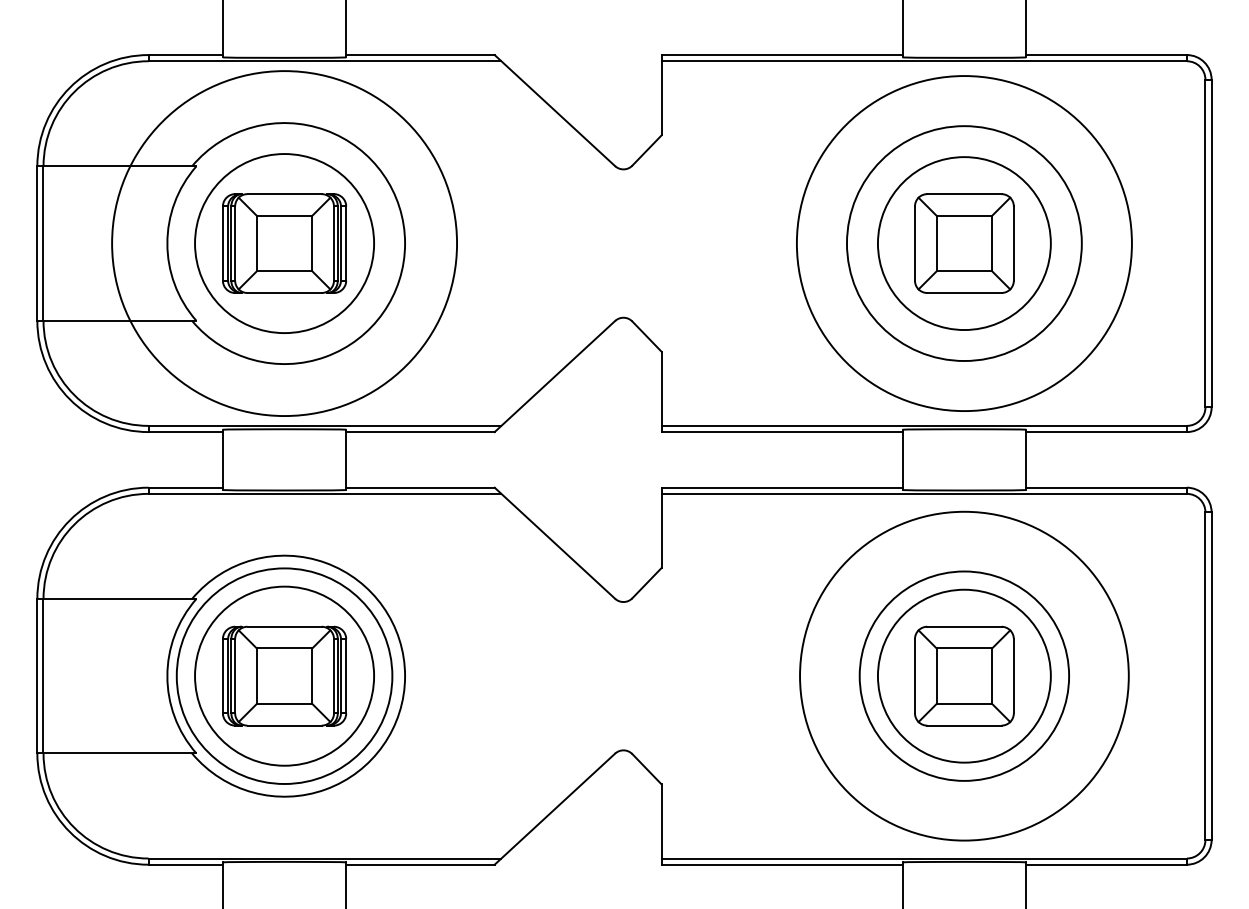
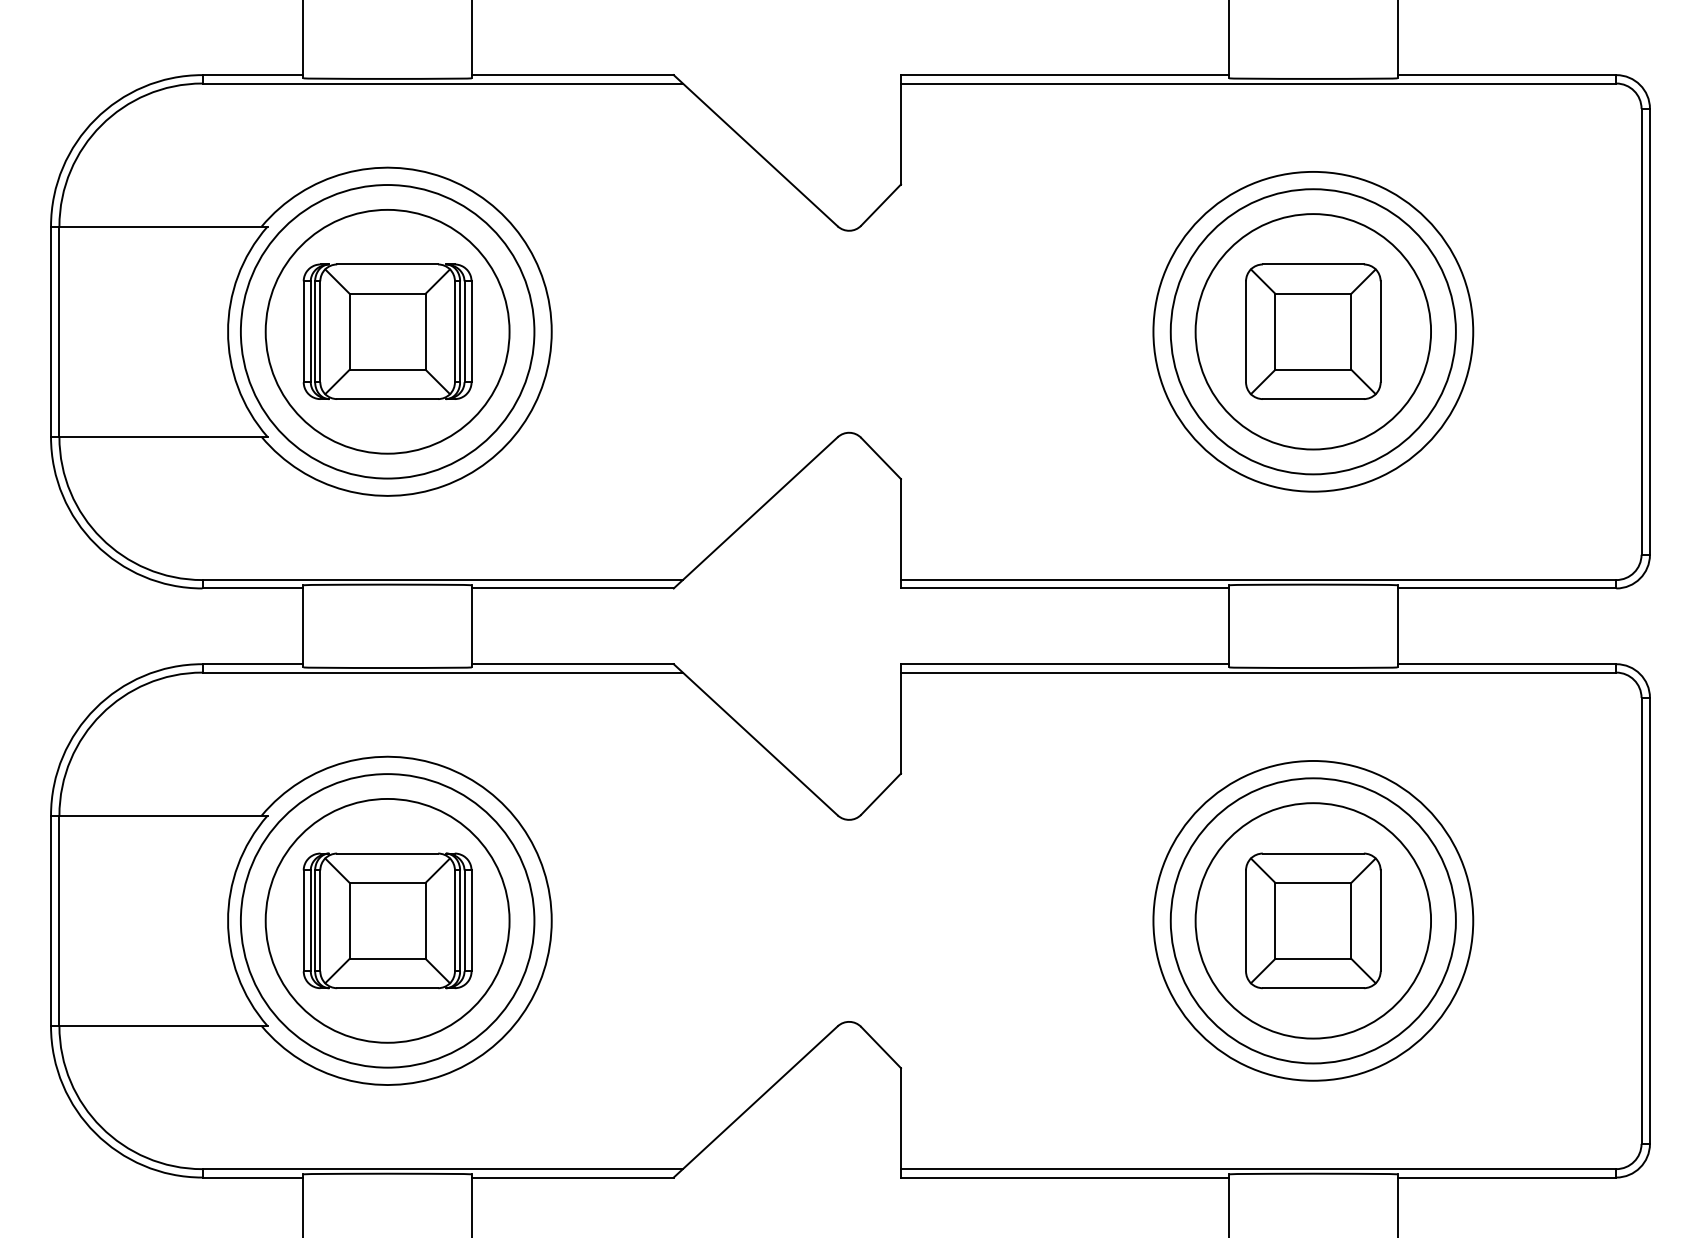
circle: (284, 243) -> (387, 331), size x0.62
circle: (963, 243) -> (1312, 331), size x0.62
circle: (964, 675) -> (1313, 920), size x0.71

